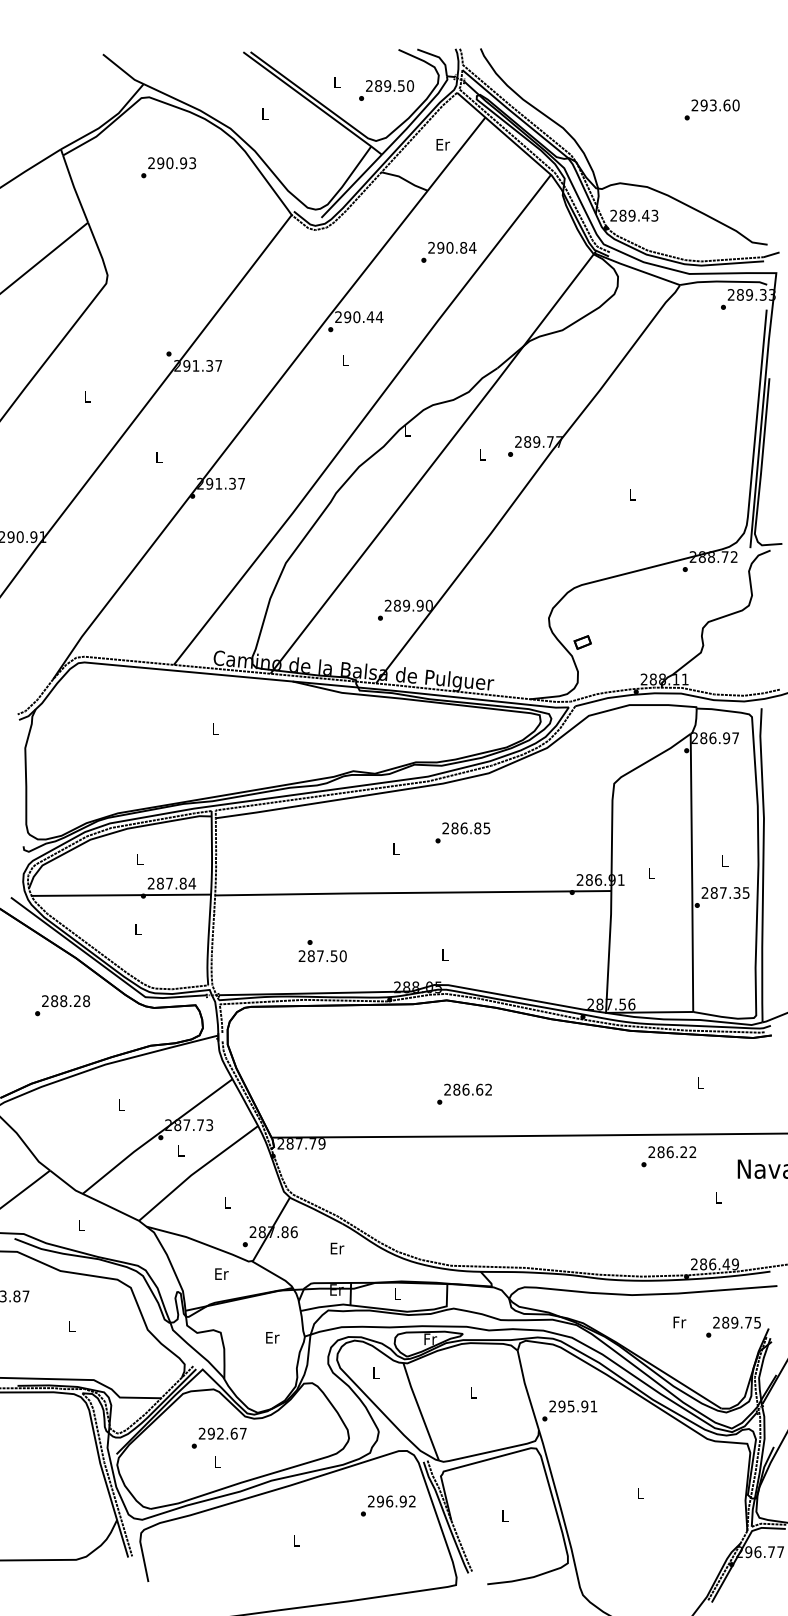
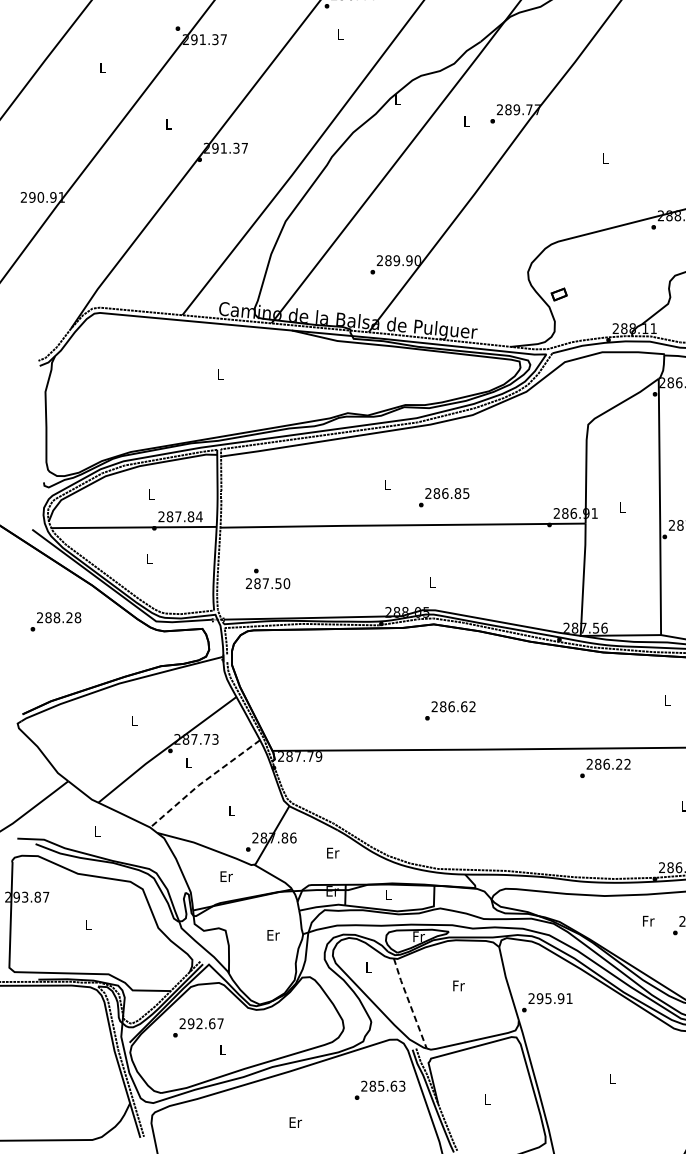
text: (462, 832) -> (443, 497), moved
text: (322, 951) -> (267, 579), moved
text: (62, 1005) -> (55, 621), moved
text: (668, 1156) -> (605, 768), moved
line: (196, 1171) -> (203, 782), solid -> dashed
text: (473, 1392) -> (458, 985), L -> Fr
line: (420, 1411) -> (409, 1003), solid -> dashed
text: (218, 1437) -> (197, 1027), moved
text: (395, 1501) -> (386, 1086), 296.92 -> 285.63
text: (296, 1540) -> (295, 1122), L -> Er

